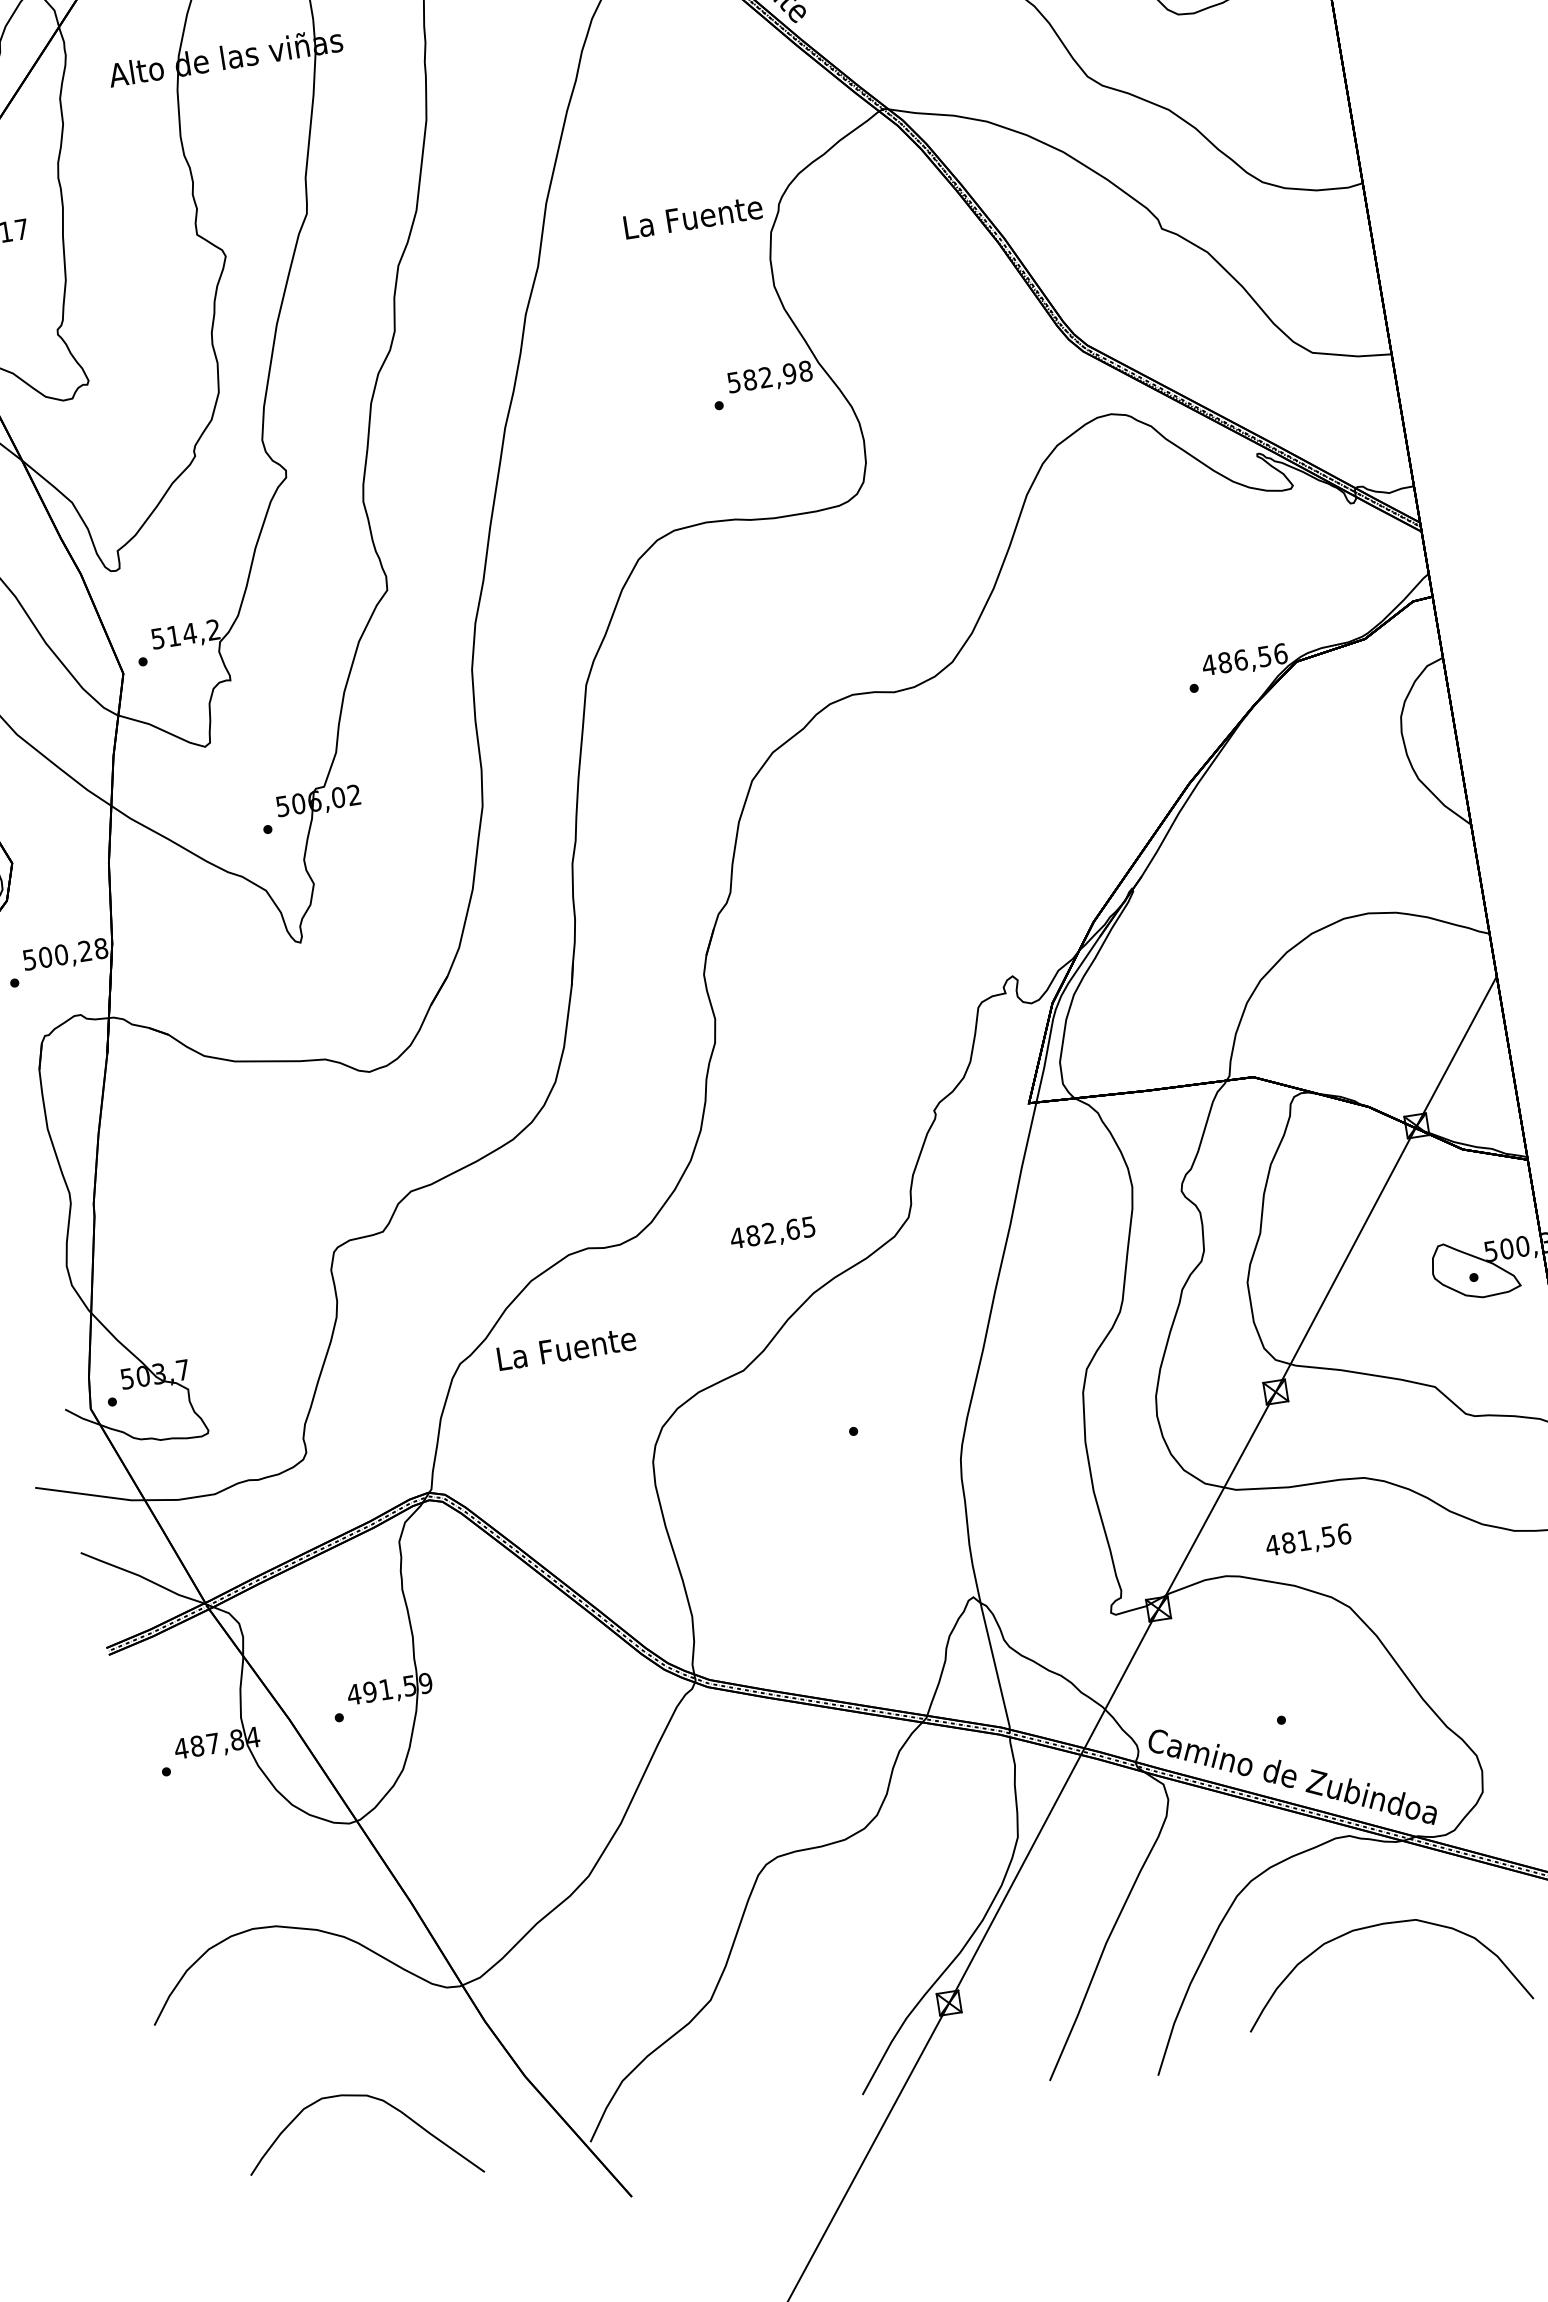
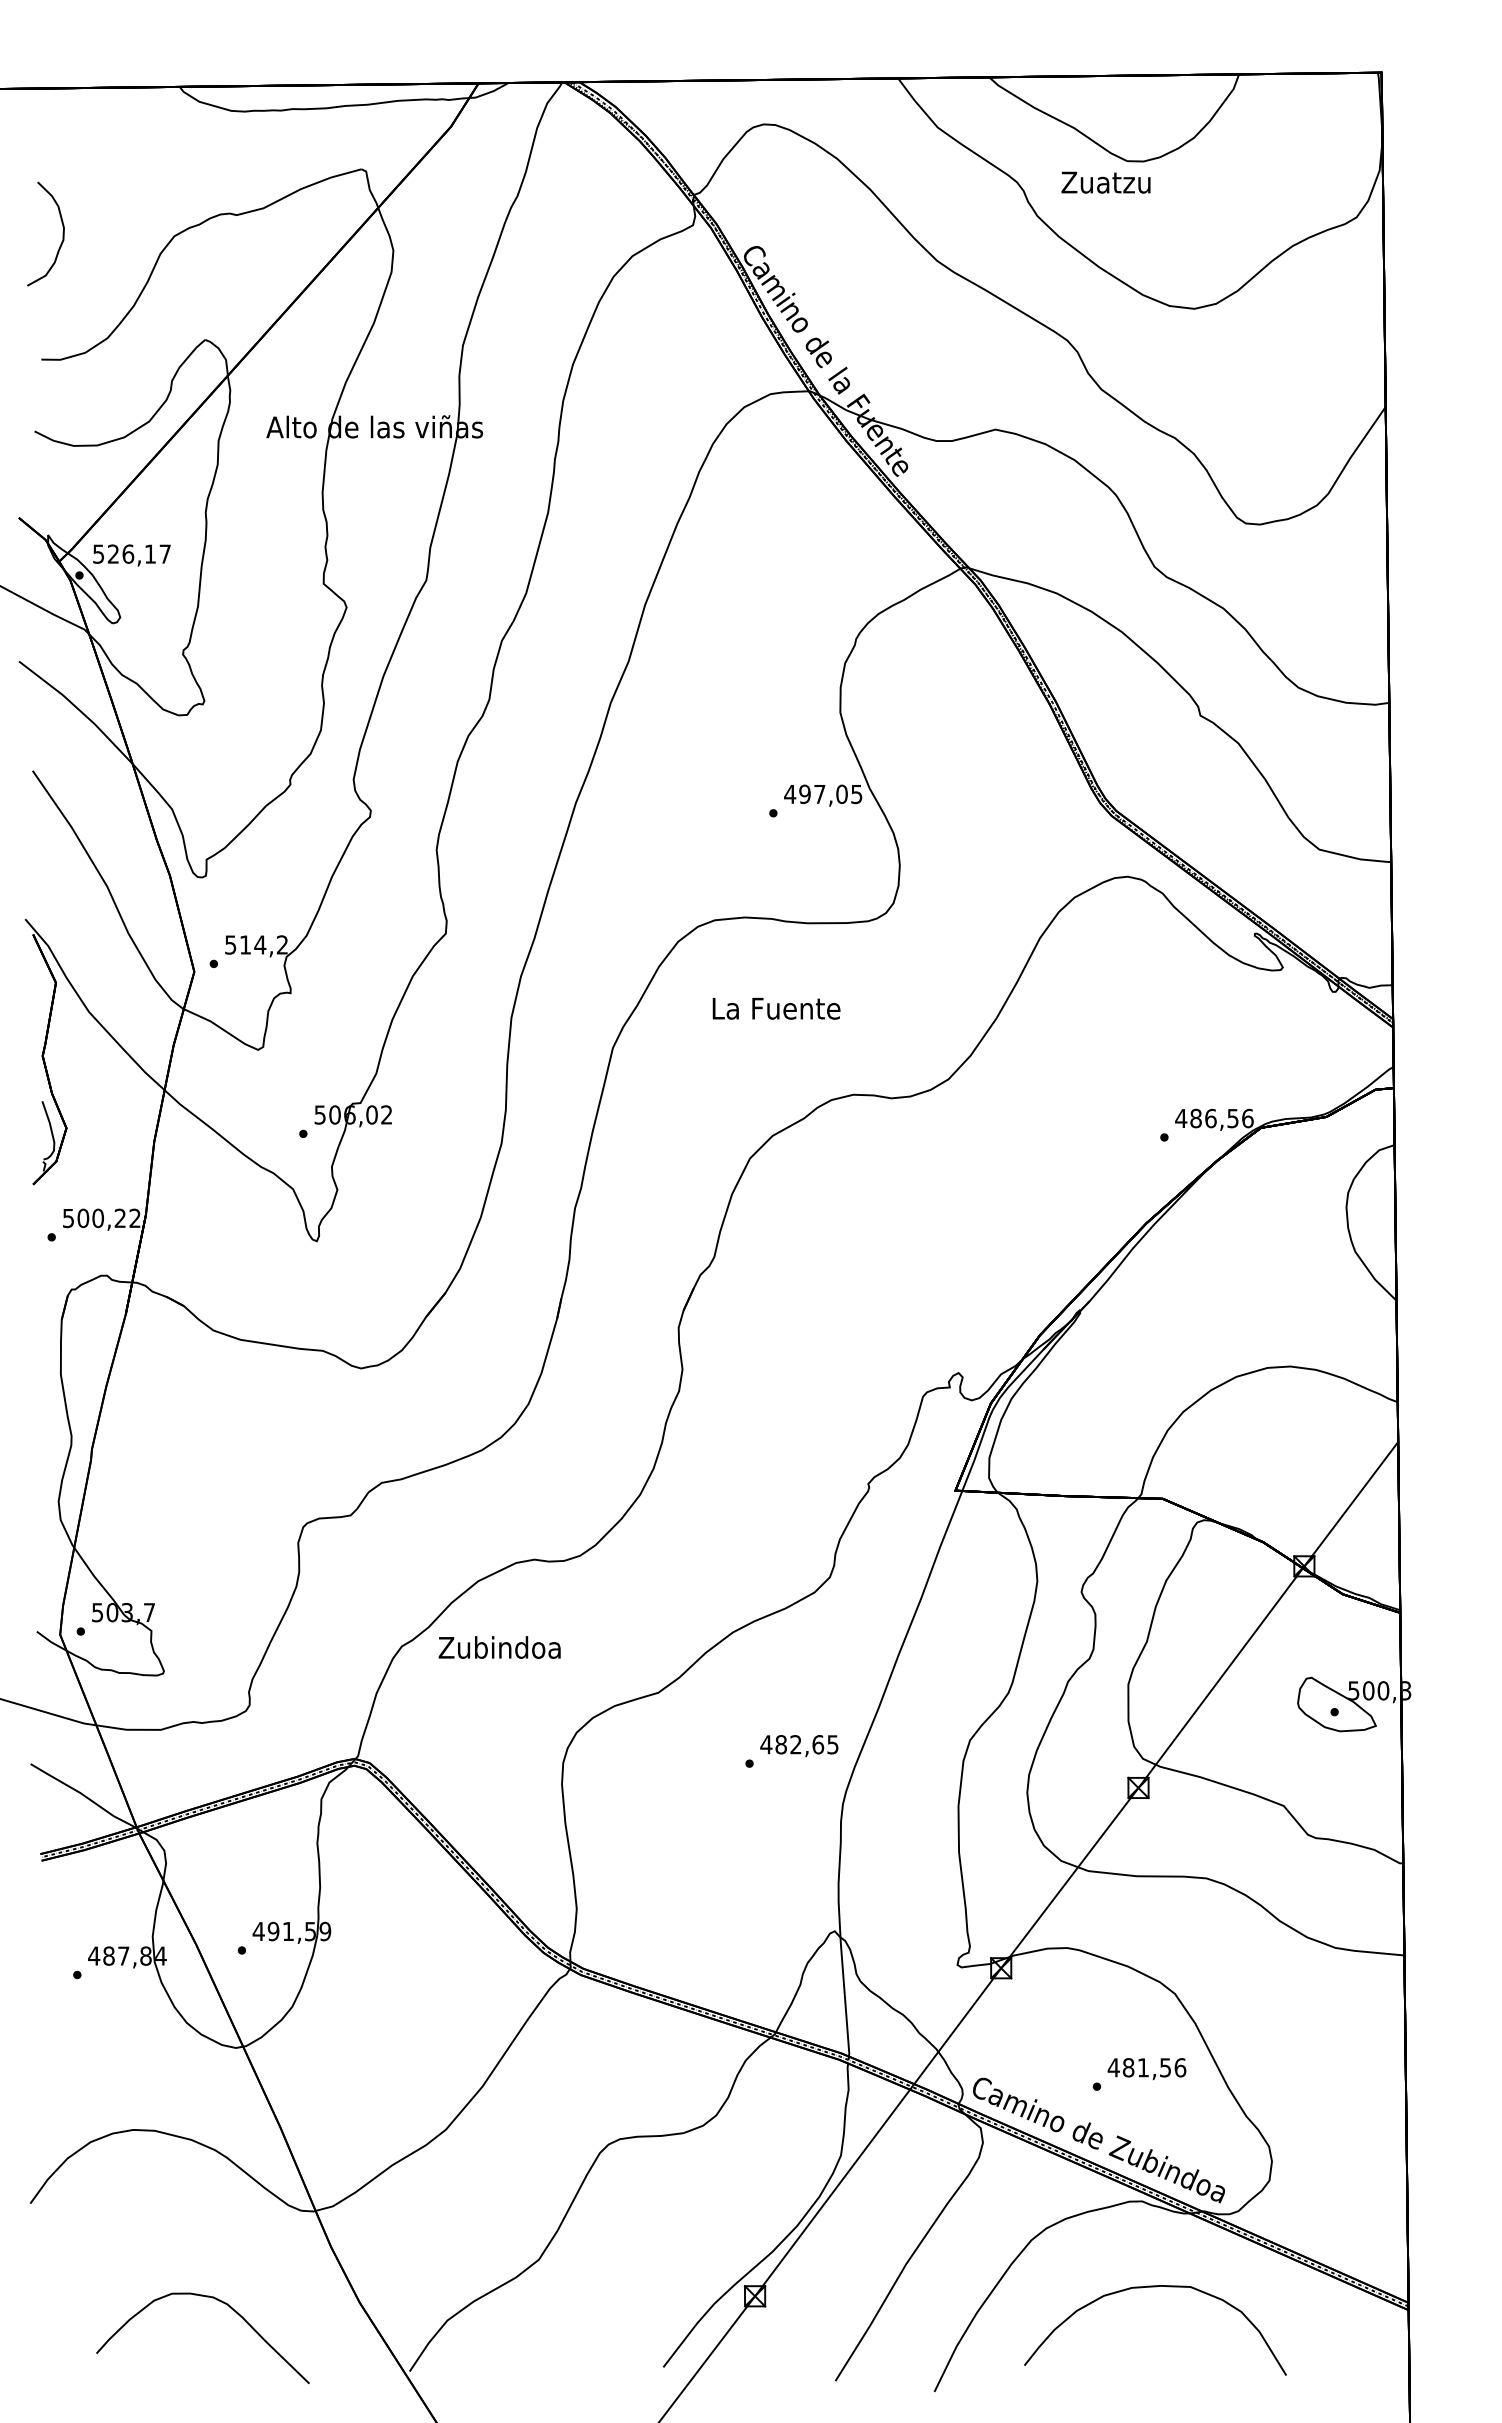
text: (693, 217) -> (776, 1008), moved
text: (769, 377) -> (823, 794), 582,98 -> 497,05
text: (100, 948) -> (134, 1218), 500,28 -> 500,22
text: (773, 1234) -> (799, 1746), moved
text: (566, 1348) -> (500, 1647), La Fuente -> Zubindoa
text: (1308, 1541) -> (1146, 2069), moved

